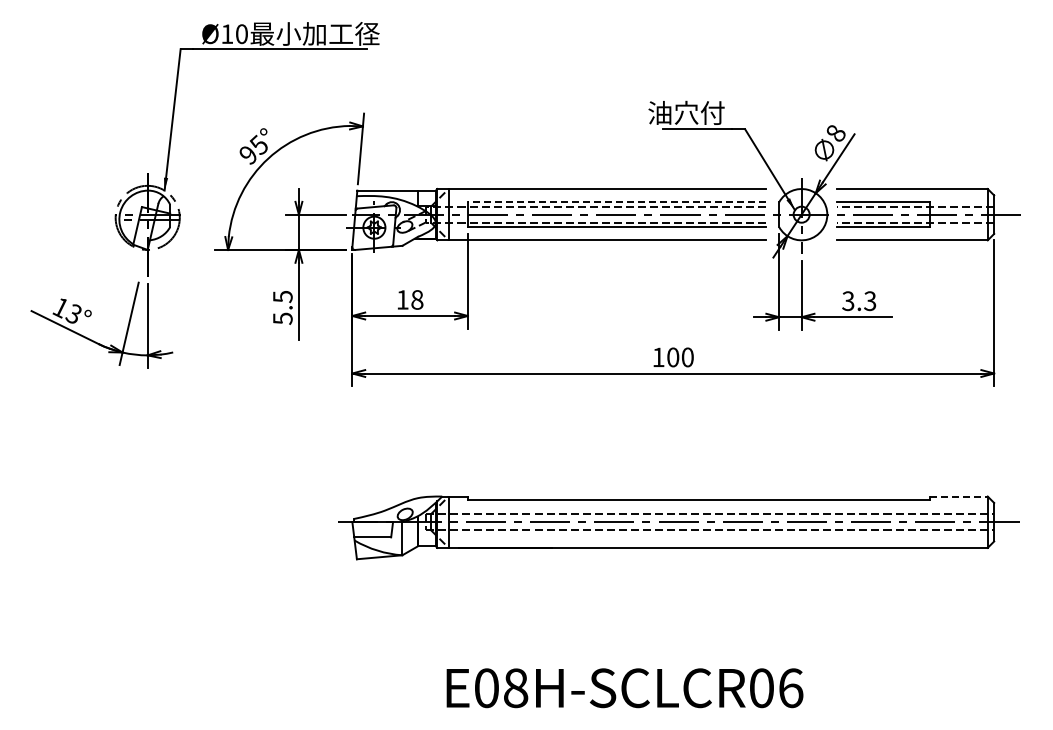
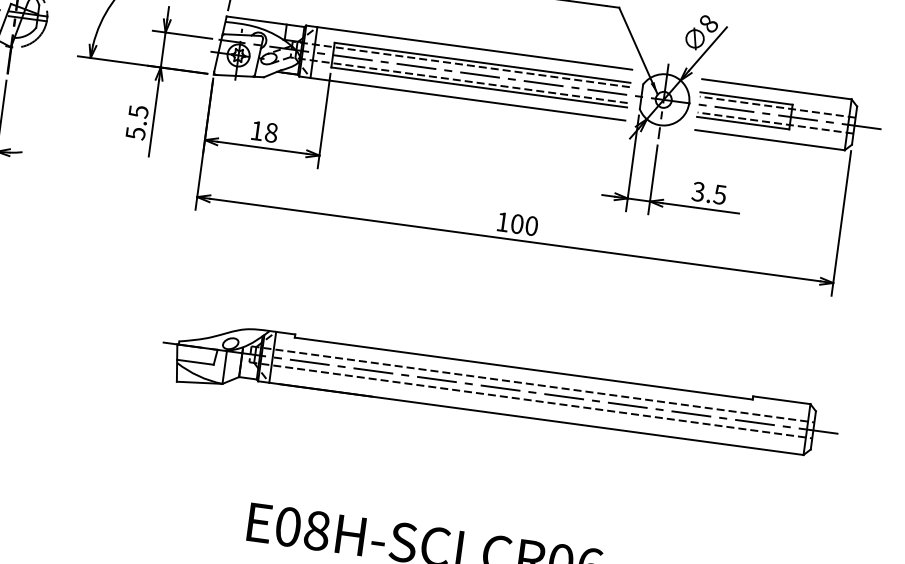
line: (616, 202) -> (481, 62), dashed -> solid
text: (870, 300) -> (720, 194), 3.3 -> 3.5
line: (958, 496) -> (781, 400), dashed -> solid

